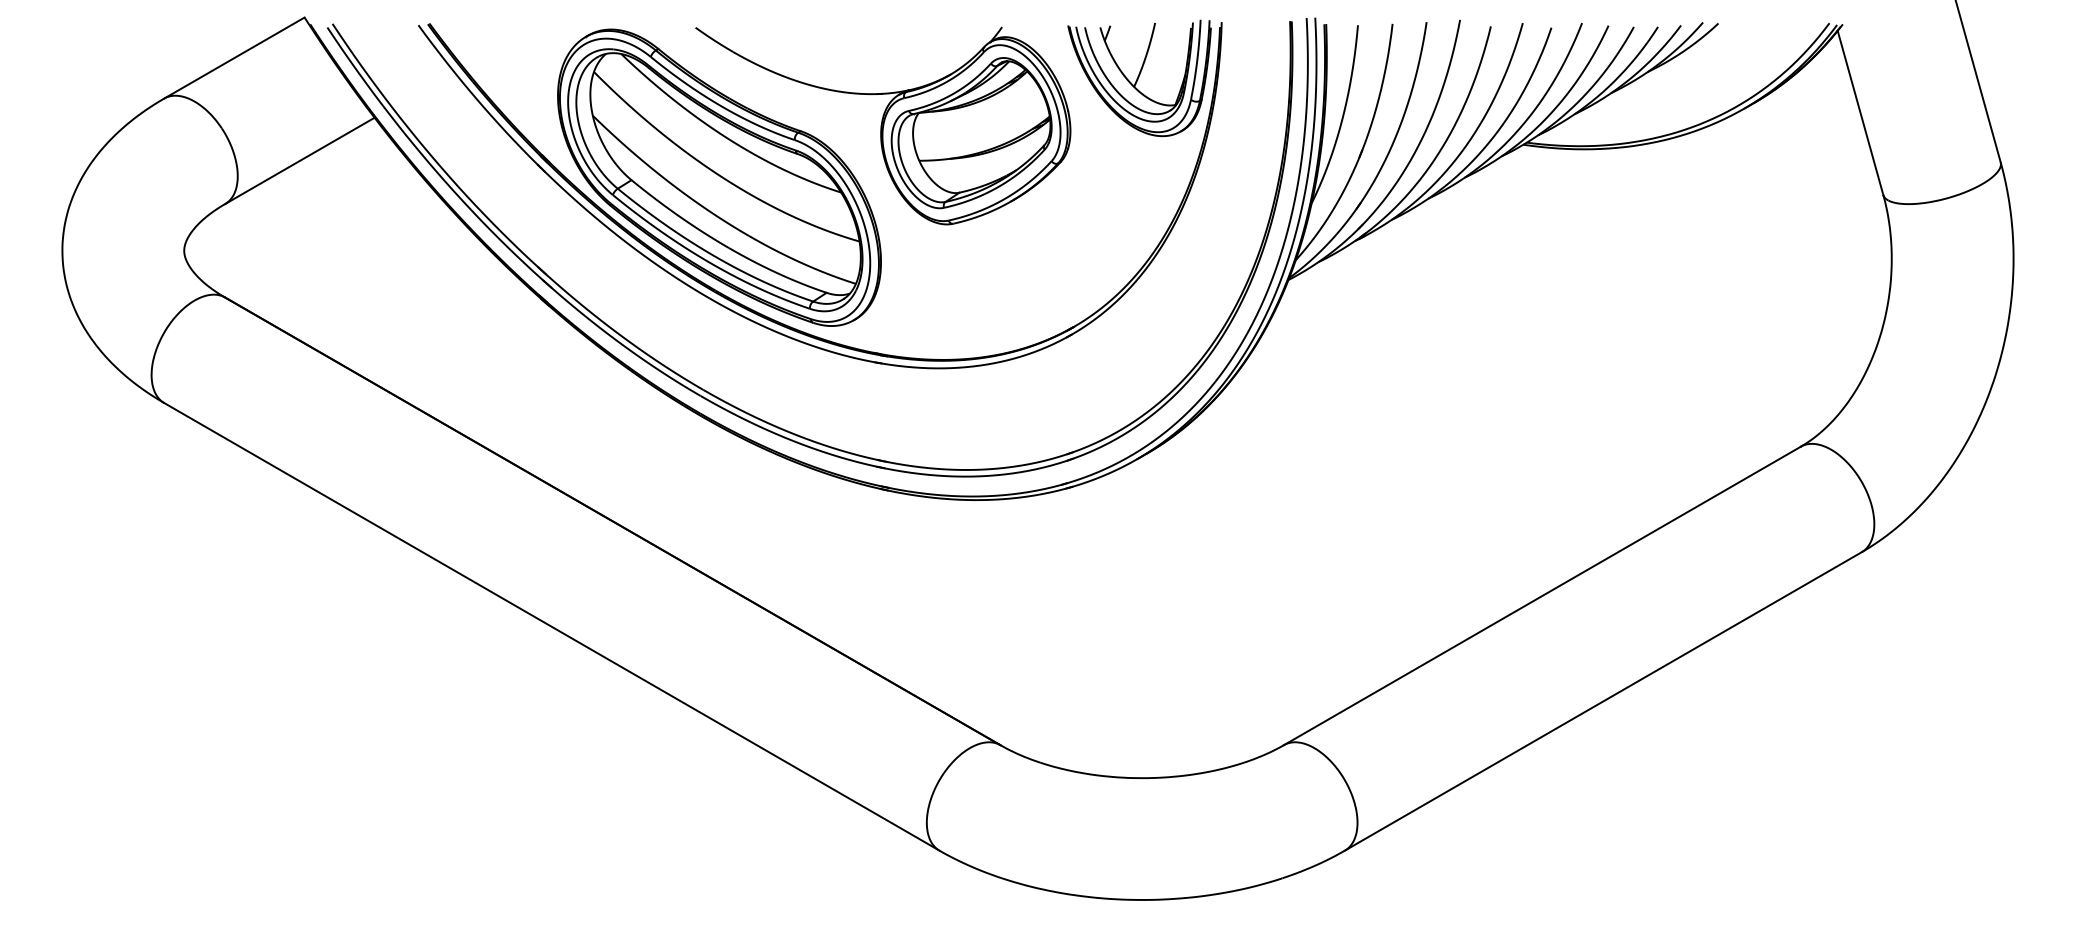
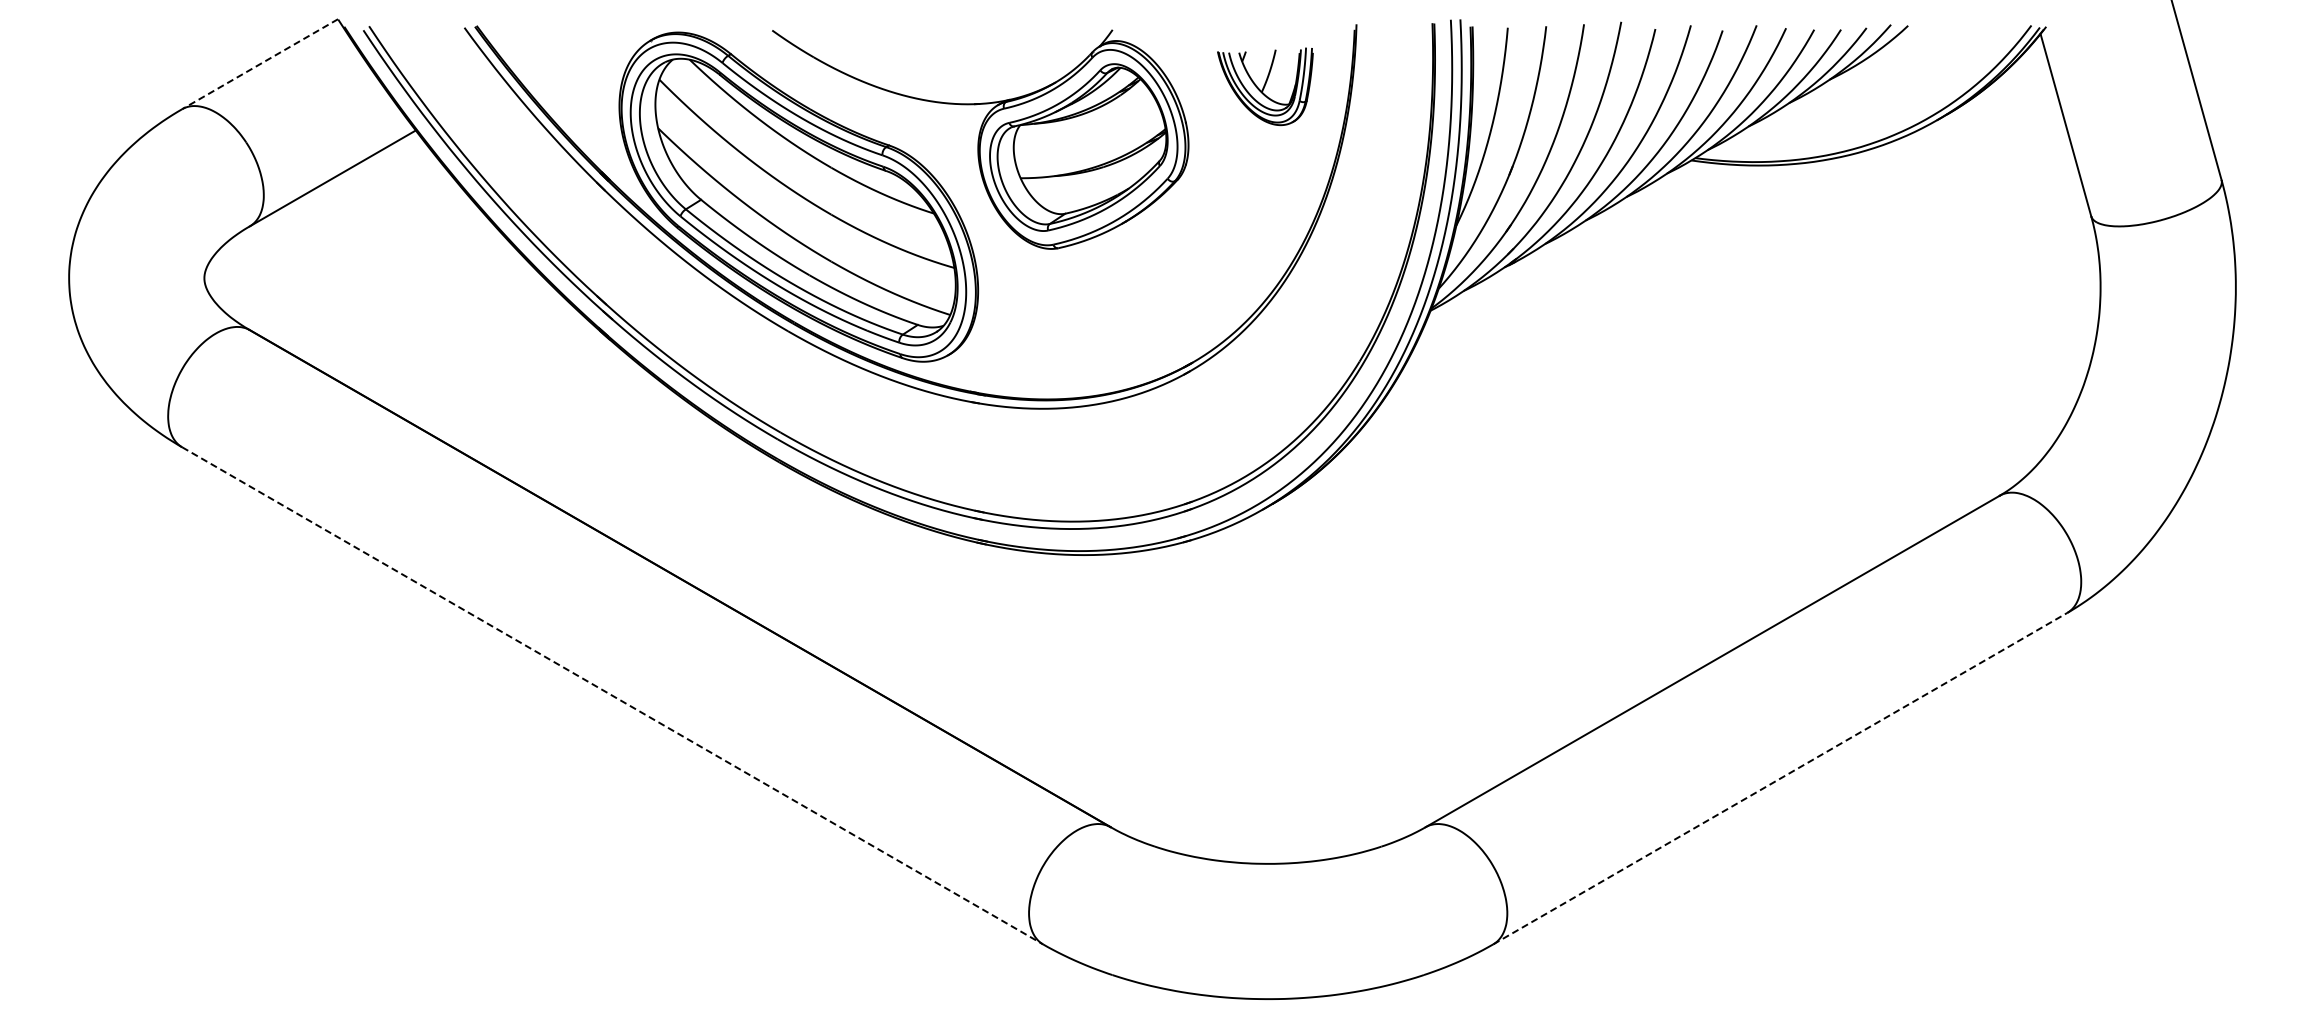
line: (233, 58) -> (259, 64), solid -> dashed
part: (1139, 78) -> (1265, 86), size x0.6
line: (552, 627) -> (613, 696), solid -> dashed
line: (1603, 701) -> (1780, 778), solid -> dashed

